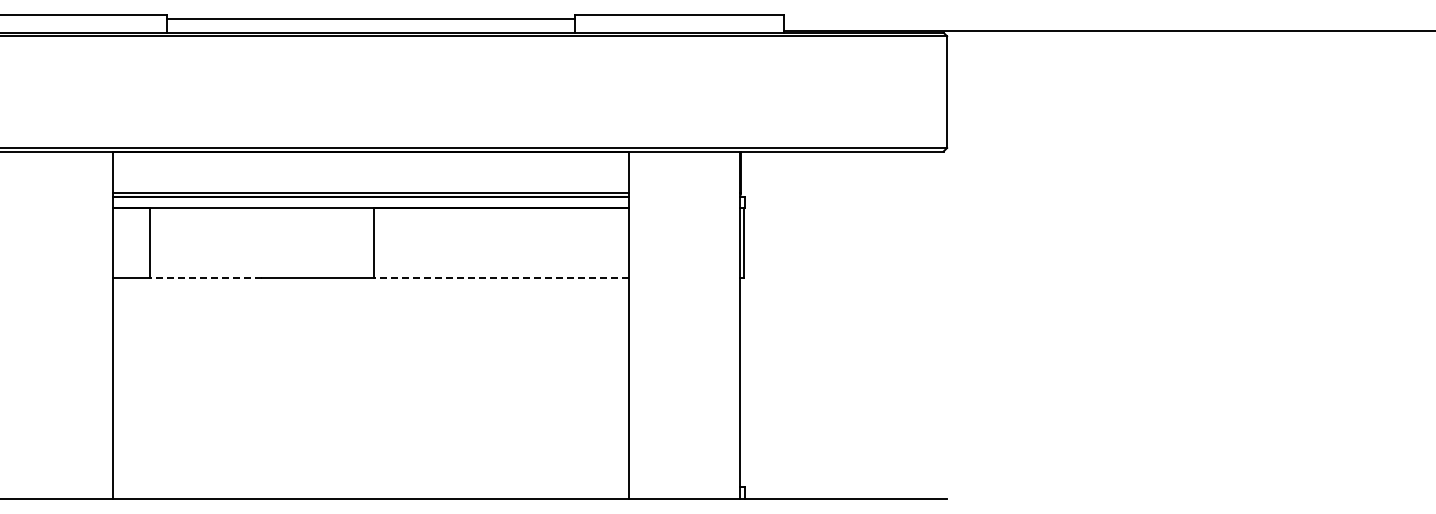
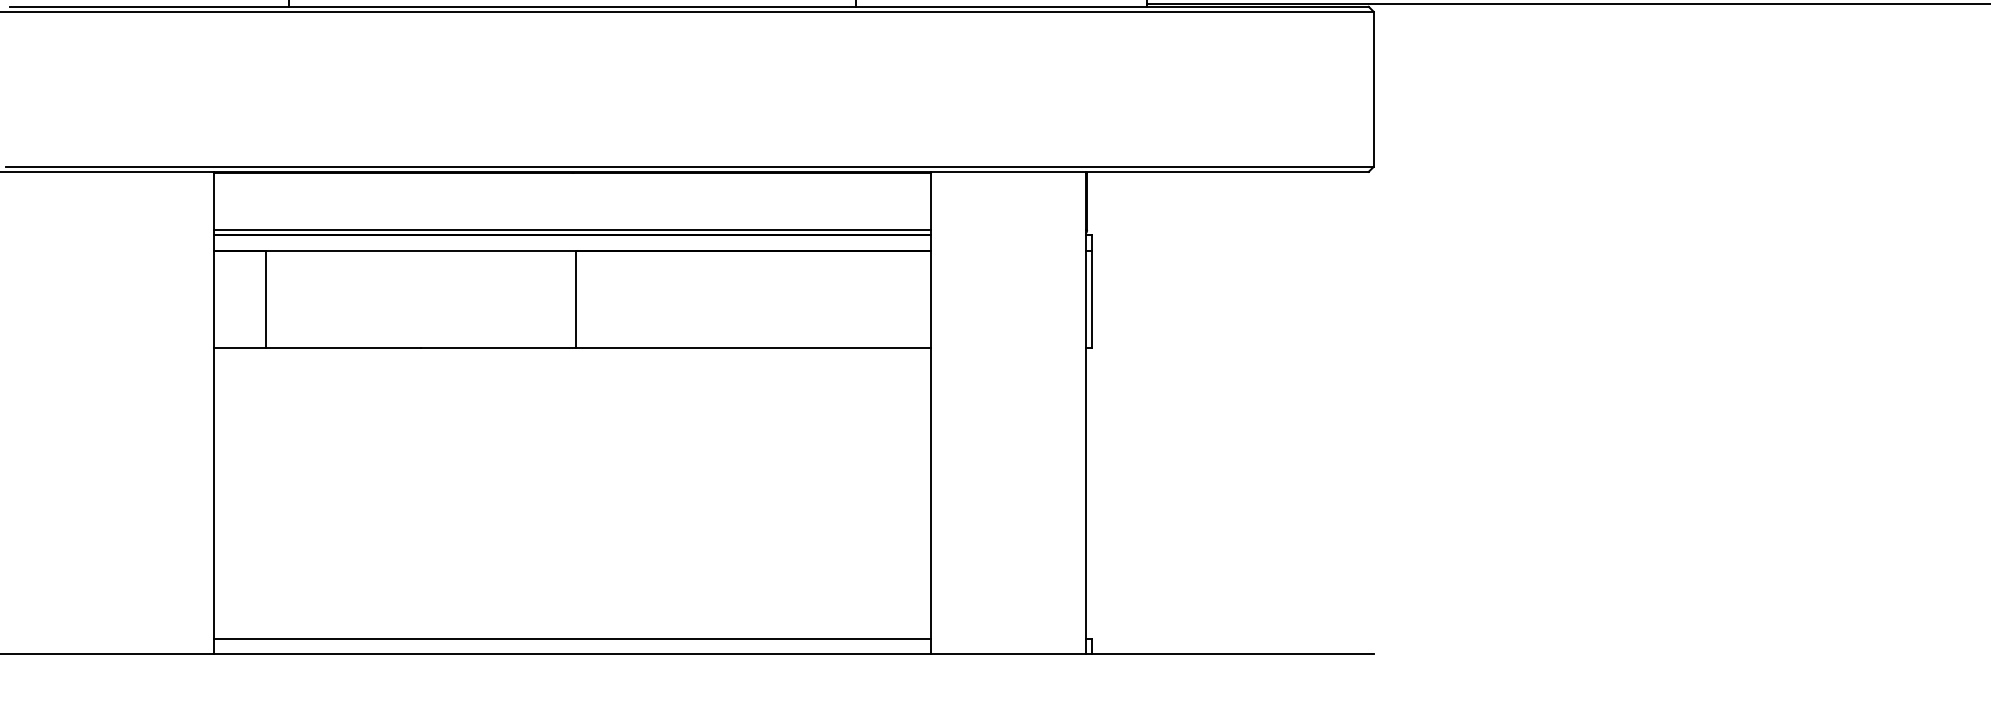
line: (206, 277) -> (344, 346), dashed -> solid
line: (501, 277) -> (754, 346), dashed -> solid
line: (370, 487) -> (572, 638), added

